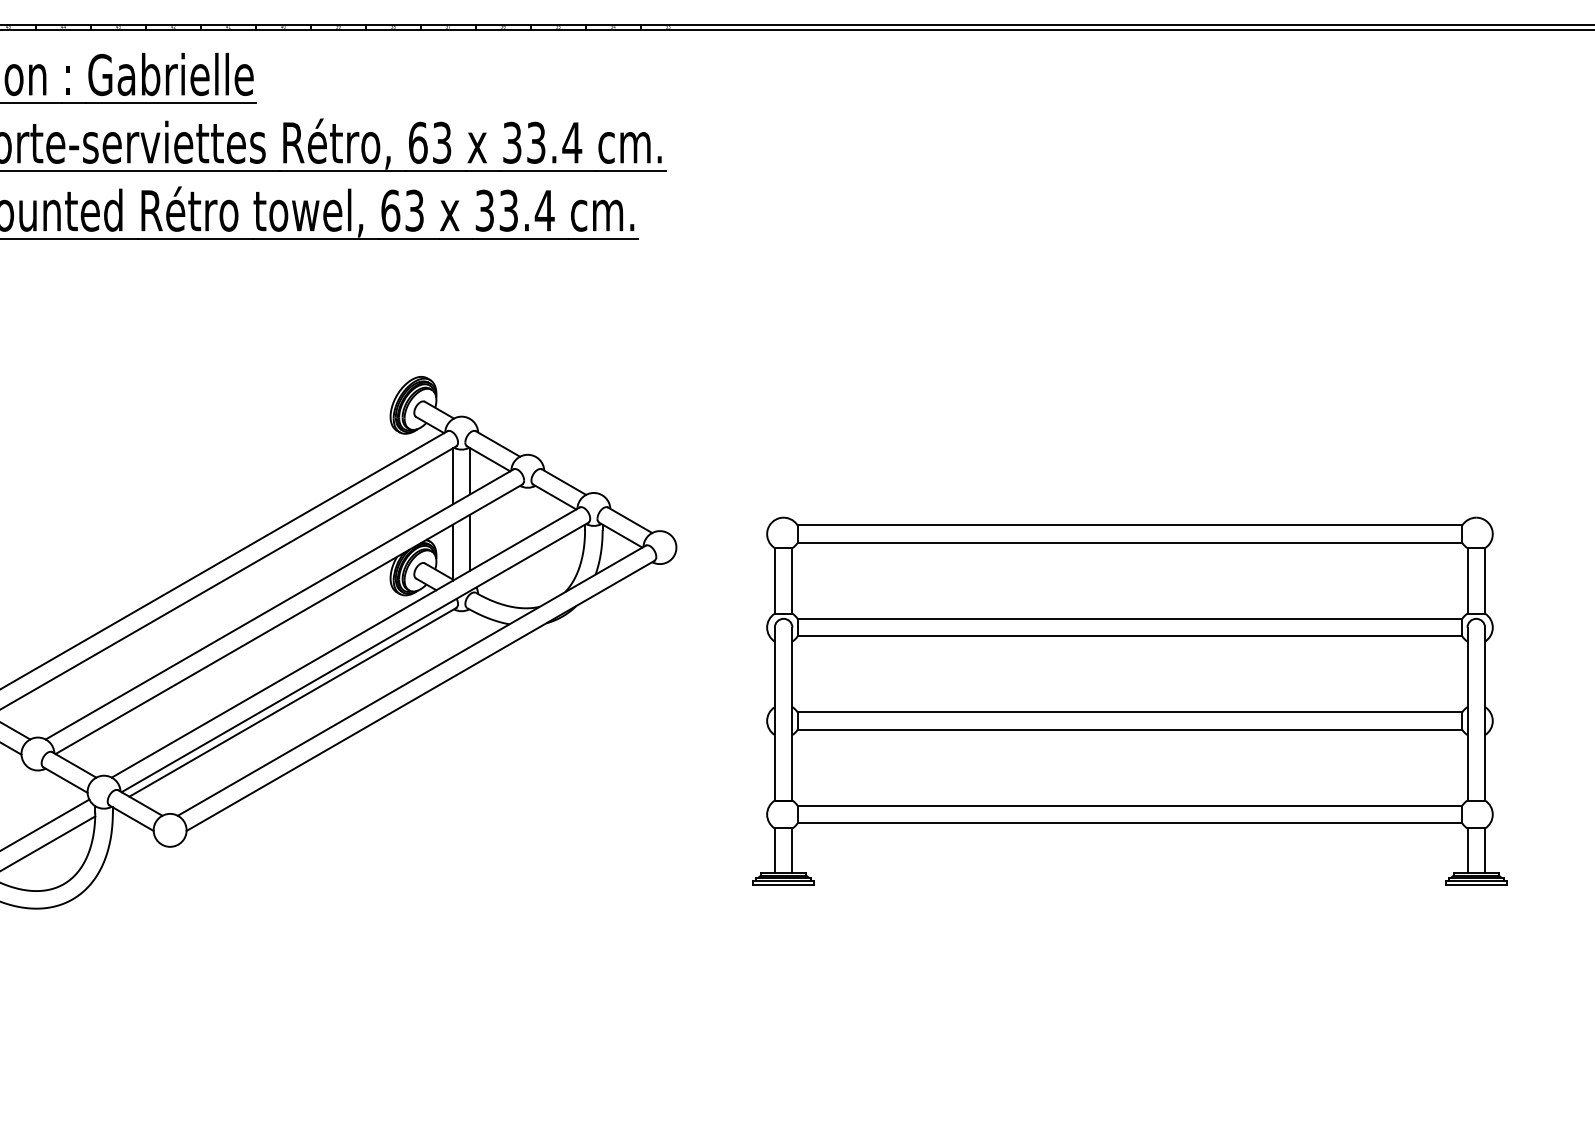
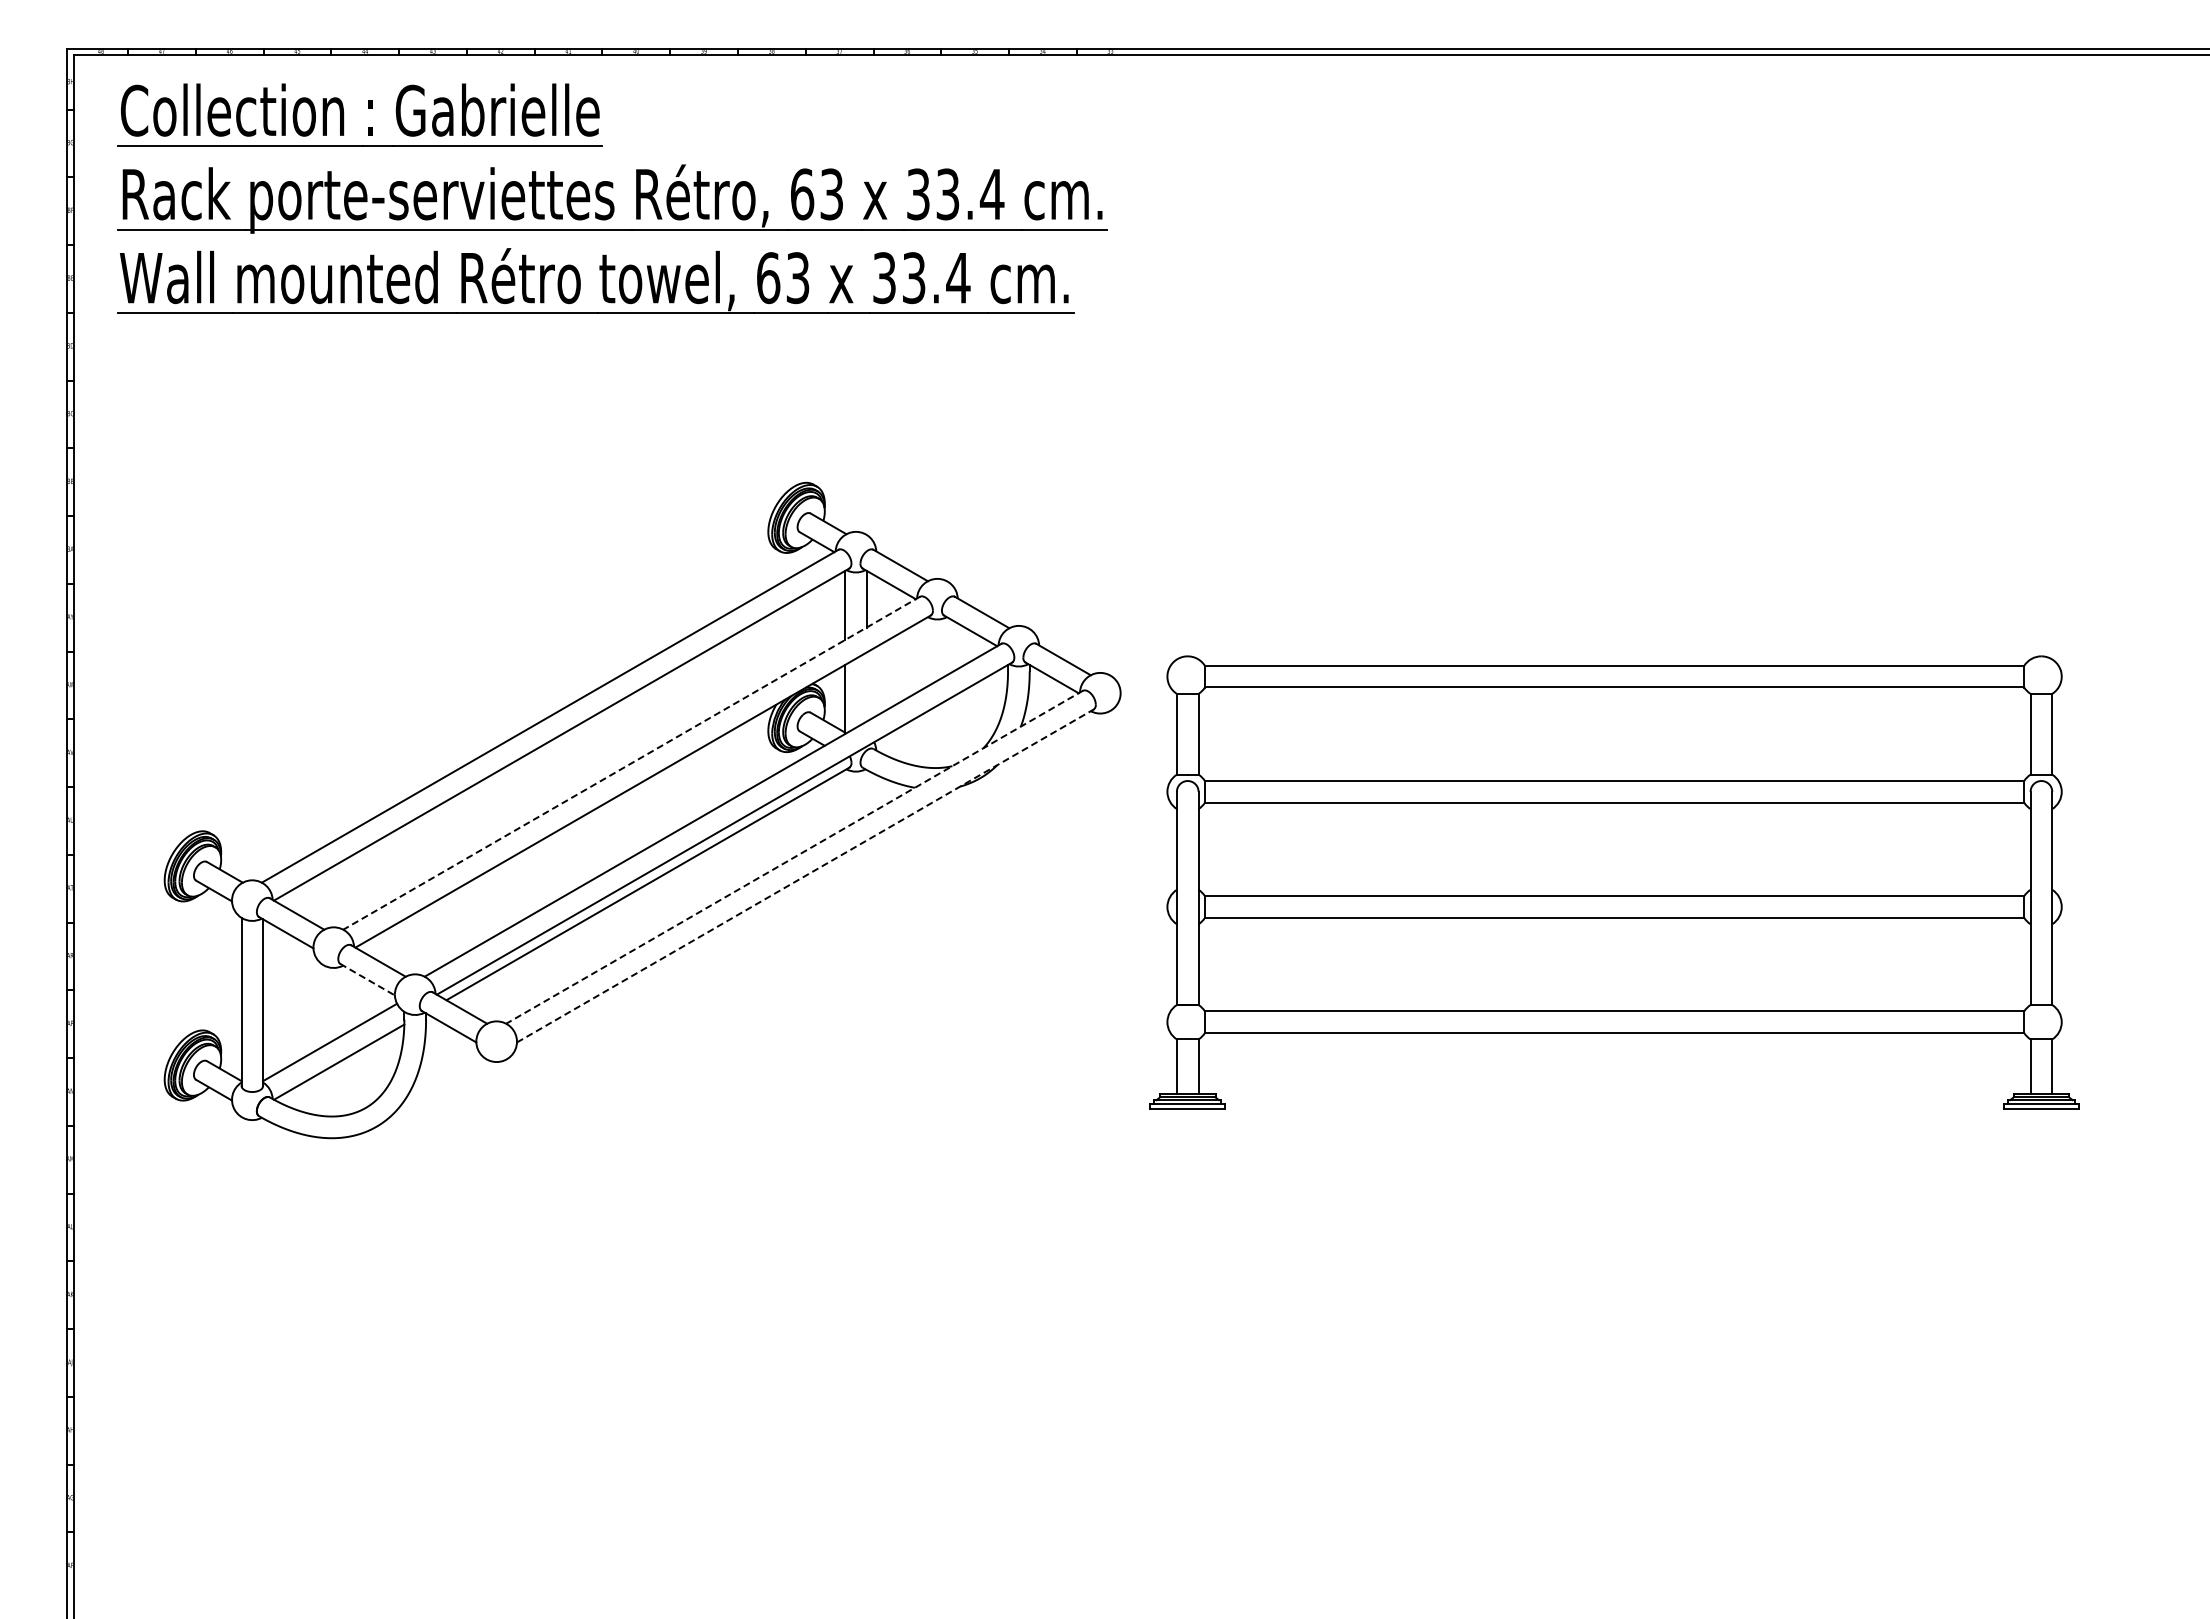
line: (470, 542) -> (866, 686), removed
line: (279, 604) -> (631, 763), solid -> dashed
line: (411, 680) -> (794, 857), solid -> dashed
line: (420, 695) -> (805, 875), solid -> dashed
part: (1129, 701) -> (1614, 882), moved
line: (65, 779) -> (367, 979), solid -> dashed

